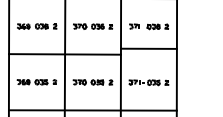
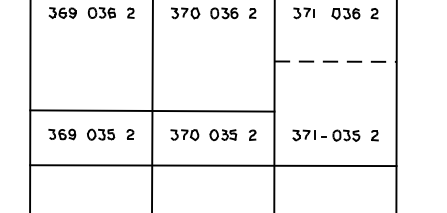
line: (148, 48) -> (334, 60), solid -> dashed
line: (64, 54) -> (151, 111), moved
line: (92, 110) -> (212, 165), moved

